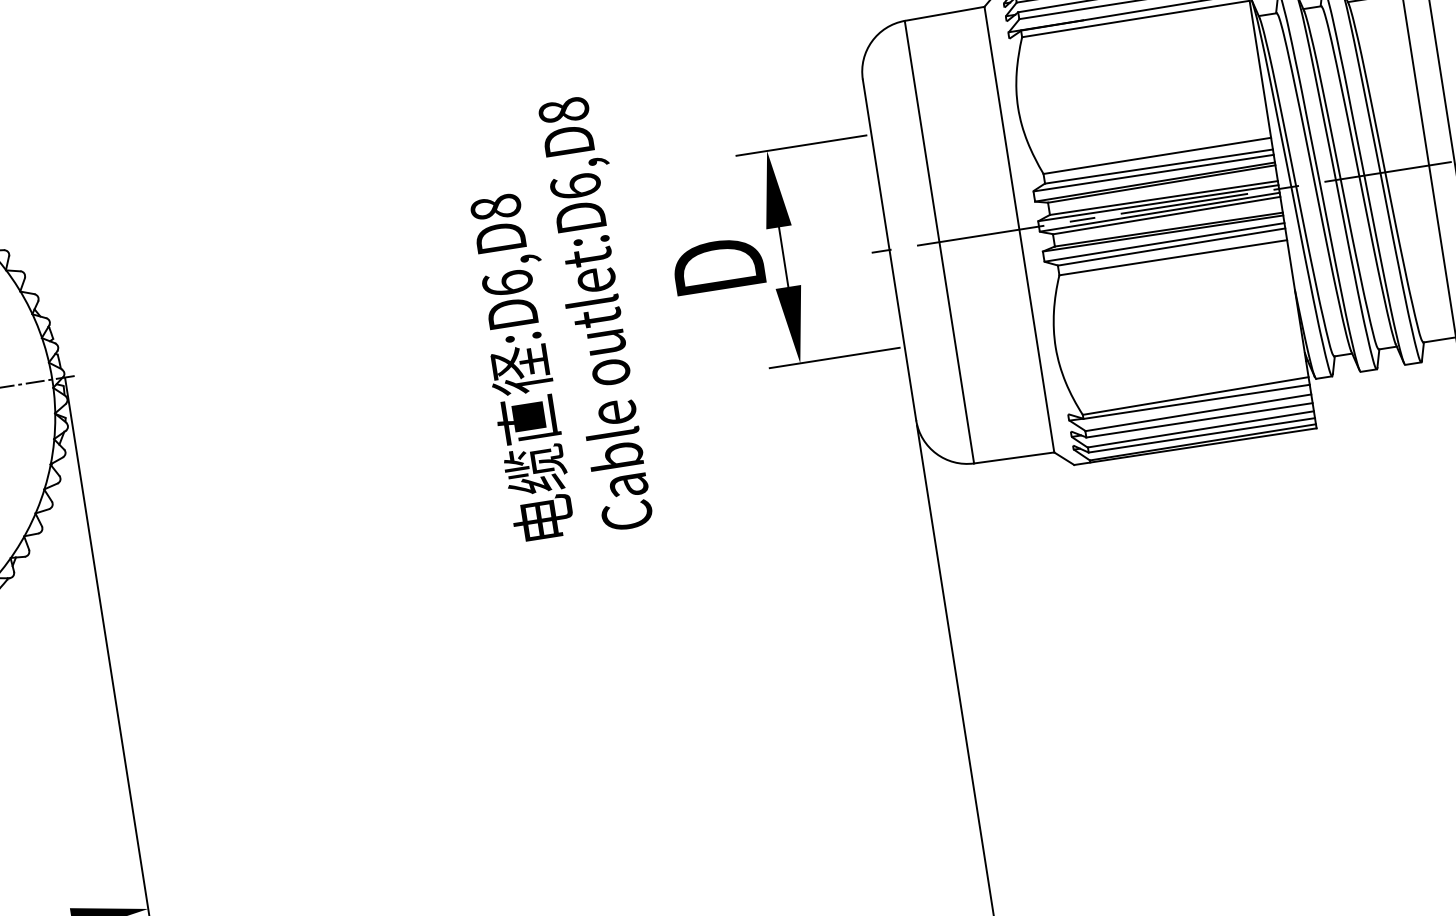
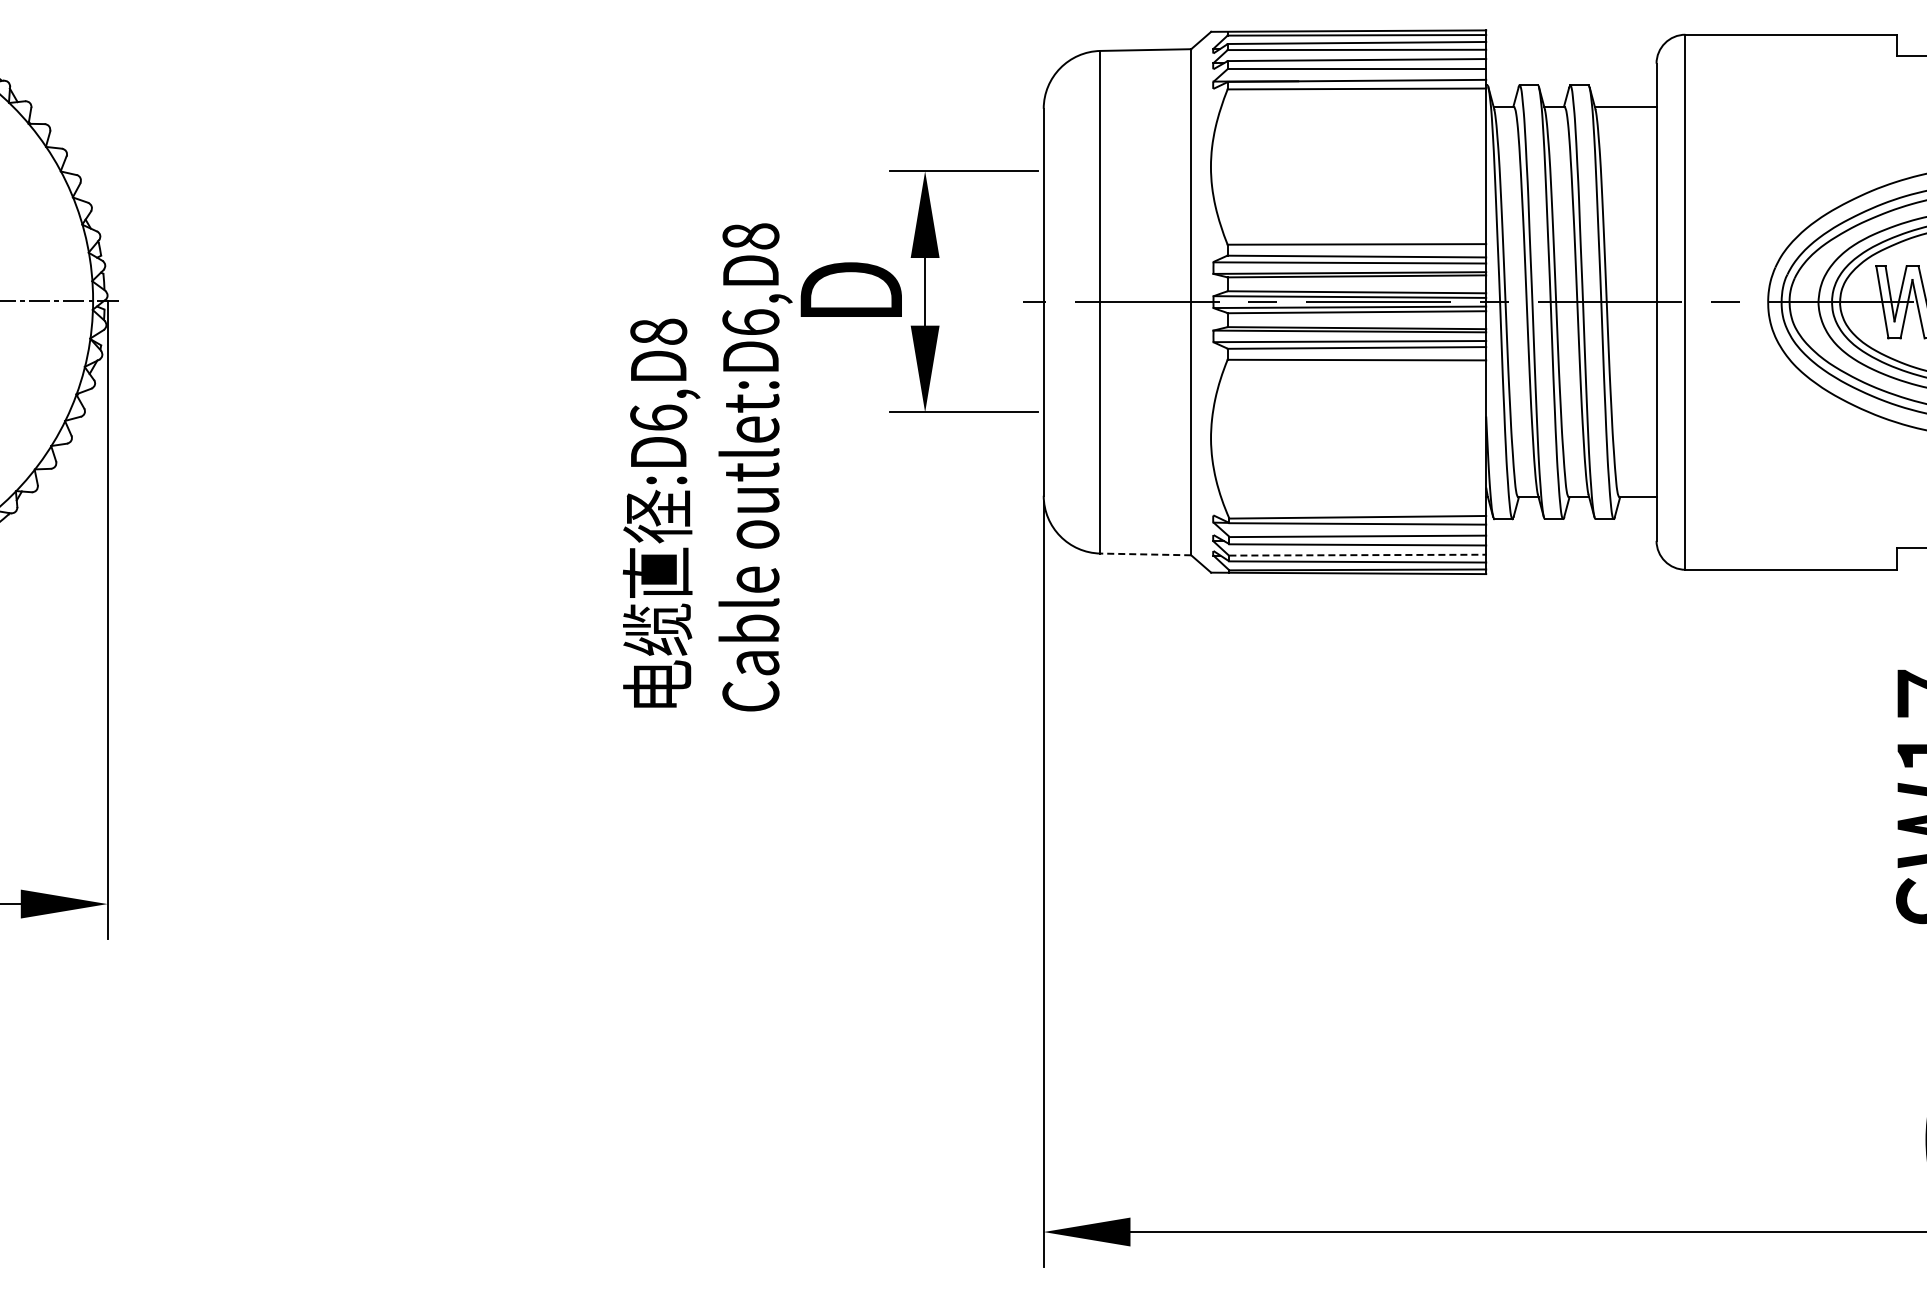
text: (557, 320) -> (707, 467), moved
line: (1201, 429) -> (1358, 555), solid -> dashed
line: (1013, 458) -> (1145, 554), solid -> dashed

